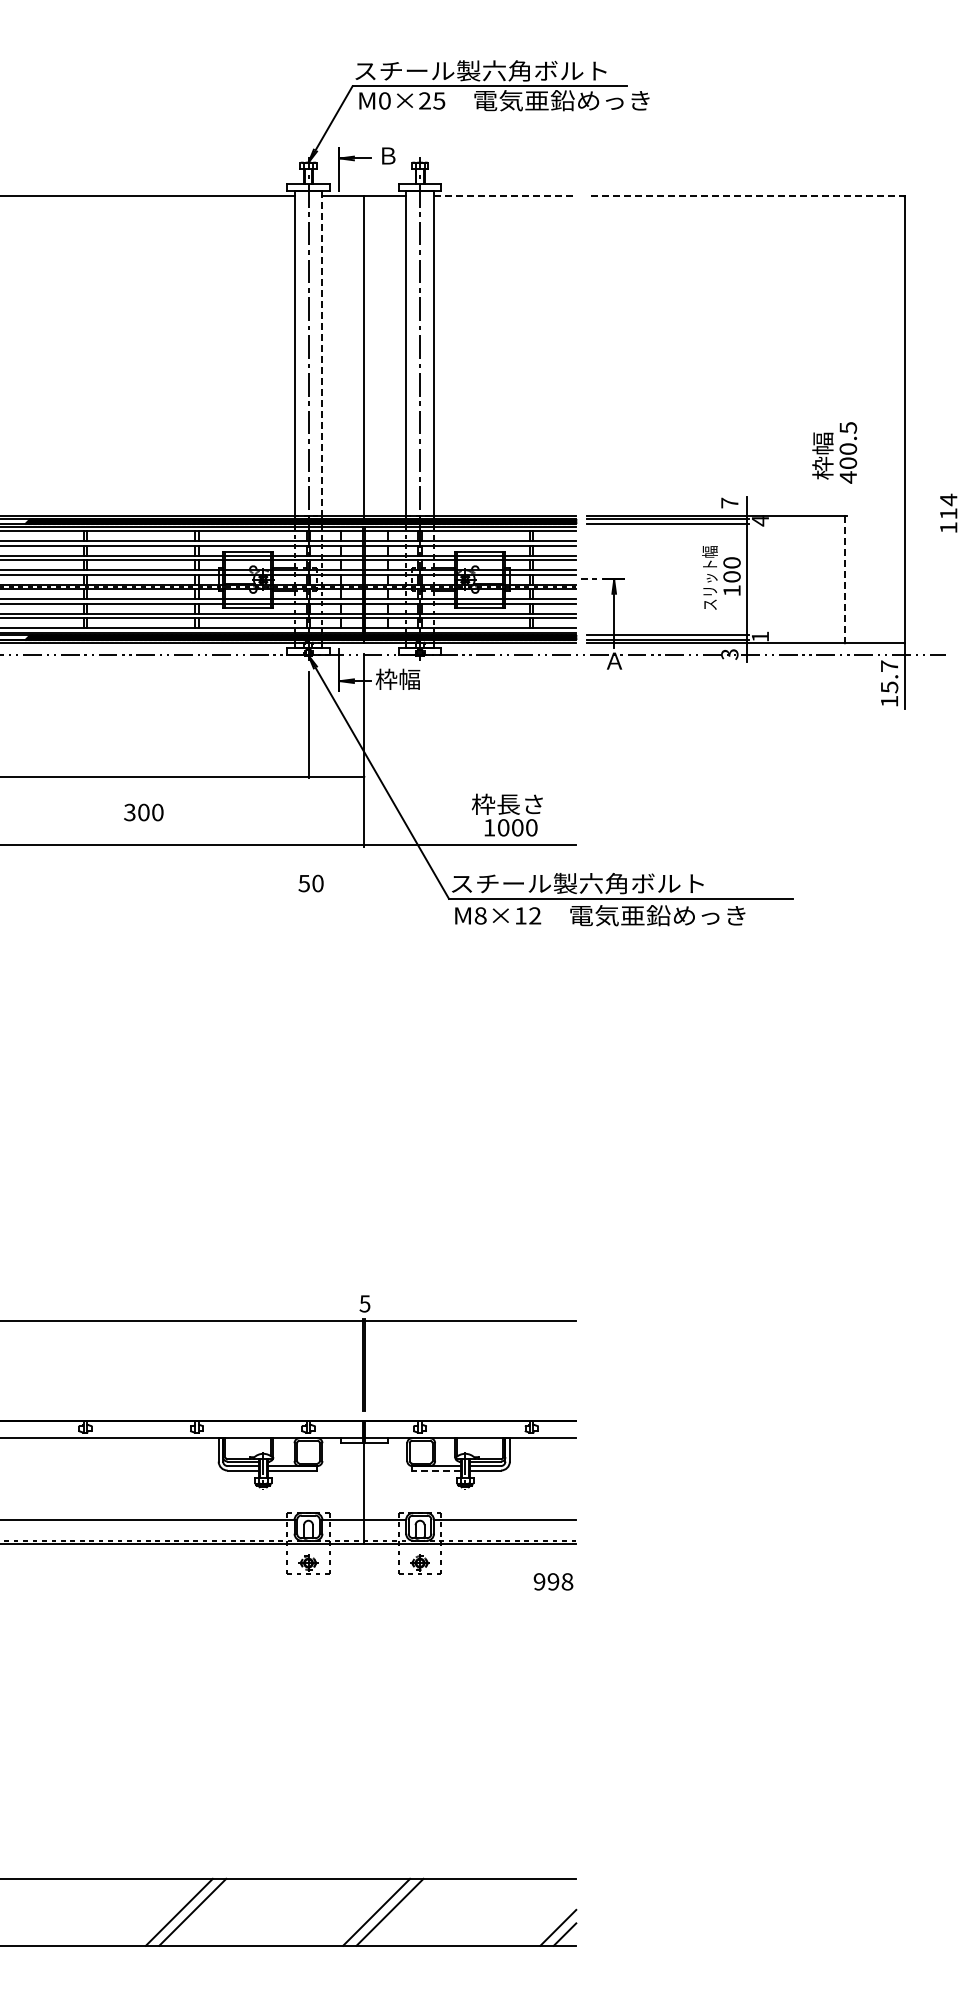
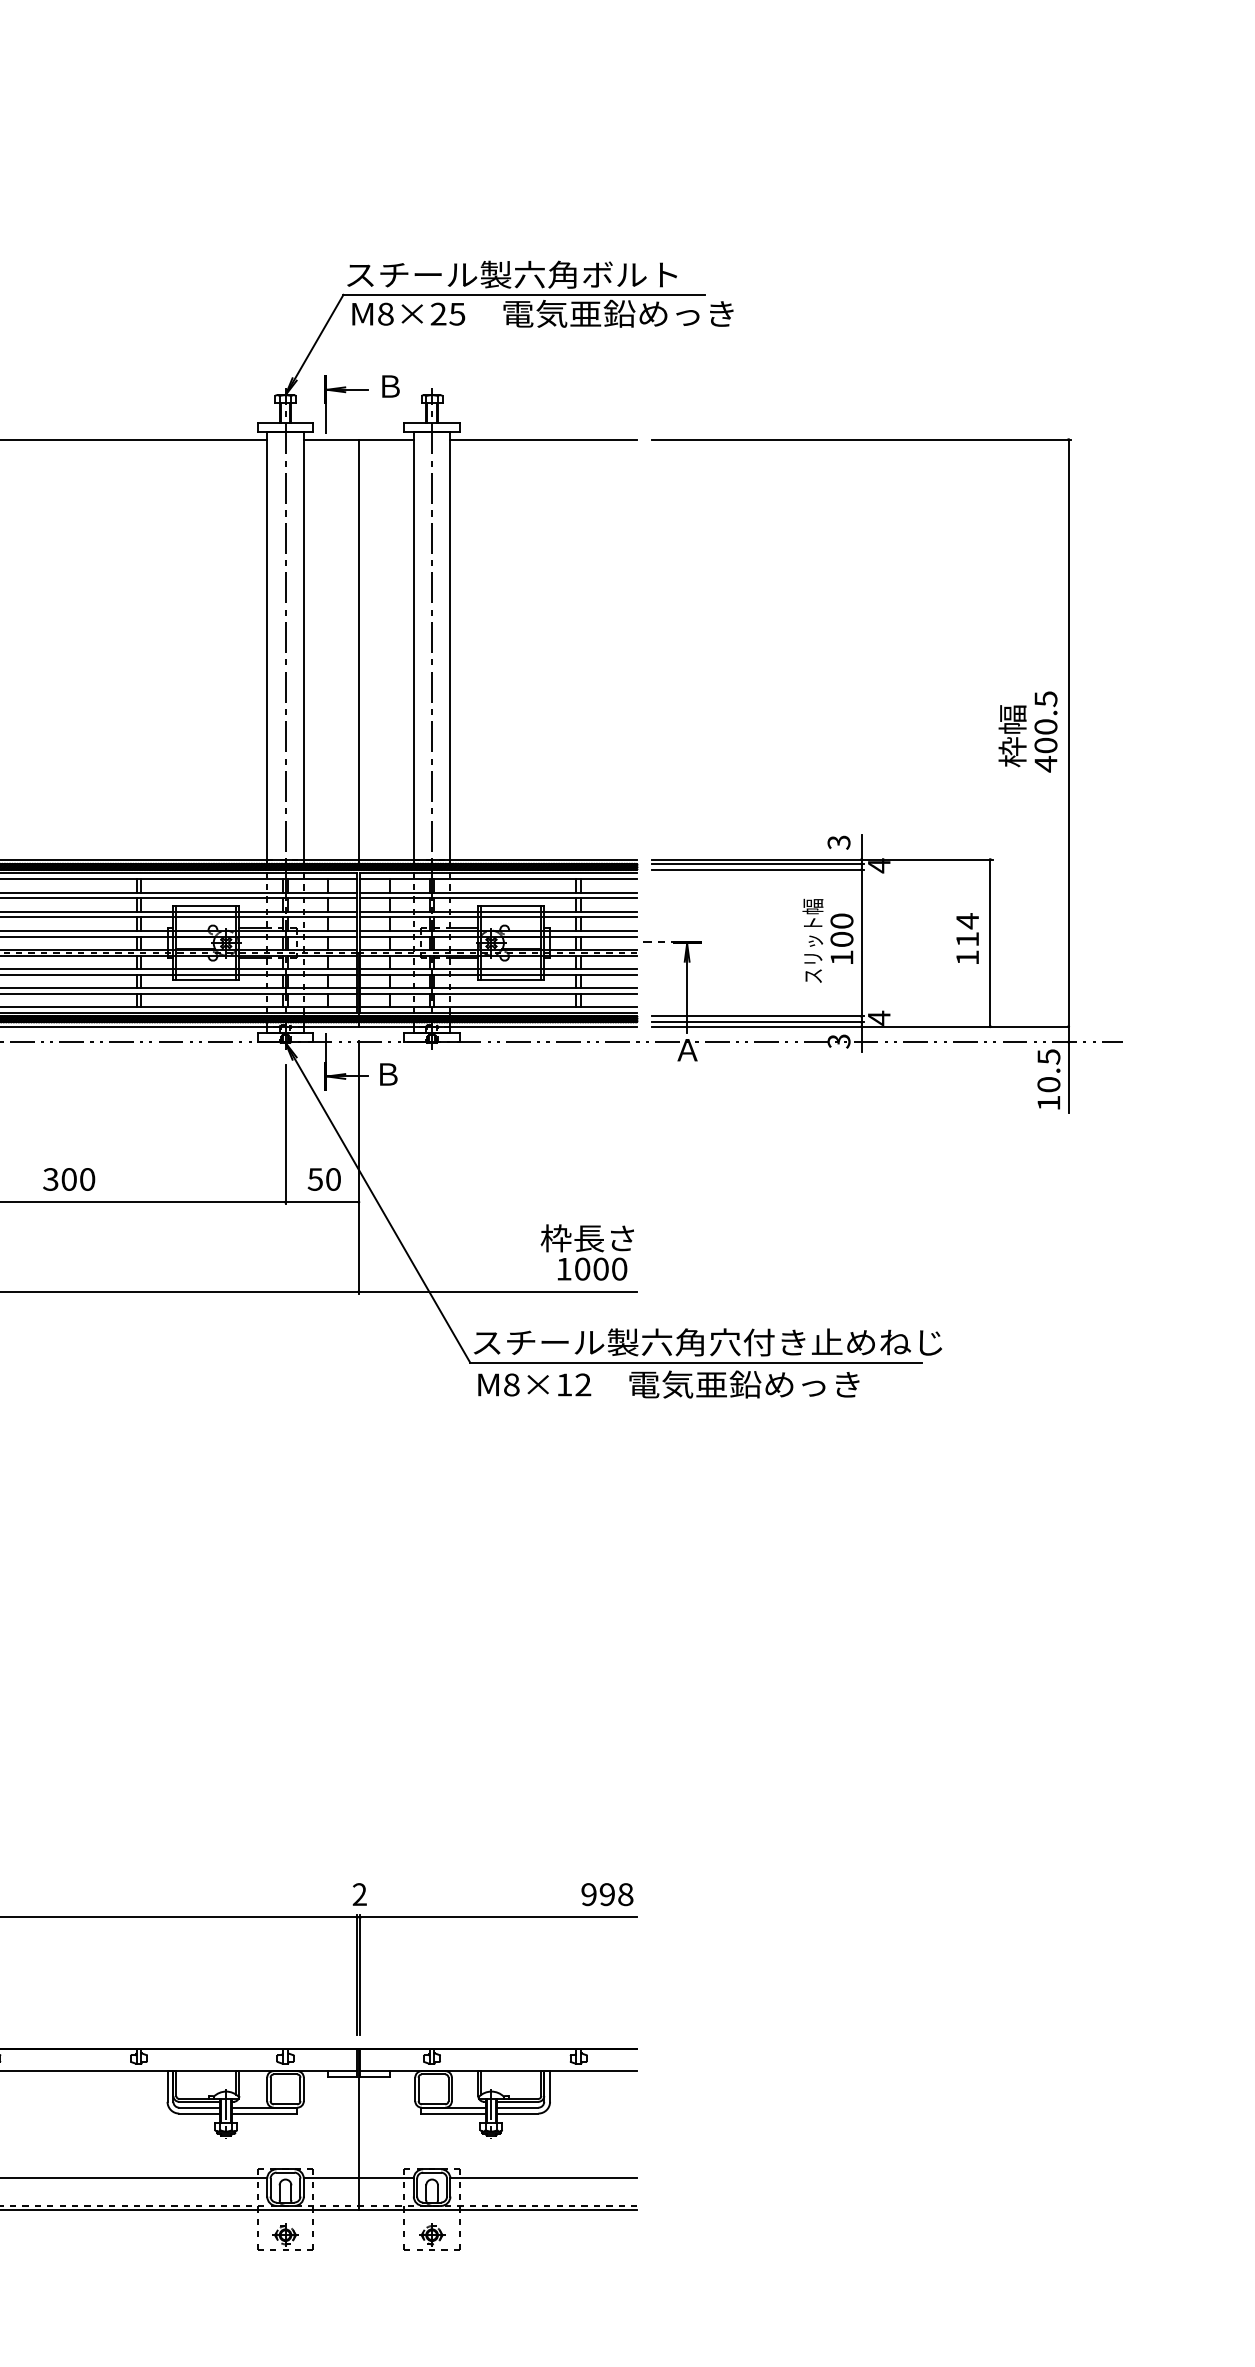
text: (384, 100) -> (385, 313), M0×25 -> M8×25
line: (505, 196) -> (544, 439), dashed -> solid
line: (746, 196) -> (860, 439), dashed -> solid
line: (322, 353) -> (303, 646), dashed -> solid
text: (834, 452) -> (1027, 731), moved
text: (729, 502) -> (838, 841), 7 -> 3
text: (948, 512) -> (967, 937), moved
line: (844, 579) -> (989, 942), dashed -> solid
text: (760, 636) -> (879, 1017), 1 -> 4
text: (889, 676) -> (1048, 1070), 15.7 -> 10.5
text: (397, 678) -> (402, 1072), 枠幅 -> Ｂ
text: (143, 812) -> (68, 1179), moved
text: (506, 814) -> (586, 1251), moved
text: (310, 883) -> (323, 1179), moved
text: (719, 883) -> (825, 1342), スチール製六角ボルト -> スチール製六角穴付き止めねじ
text: (364, 1303) -> (359, 1894), 5 -> 2
line: (436, 1470) -> (453, 2113), dashed -> solid
text: (553, 1581) -> (607, 1894), moved

